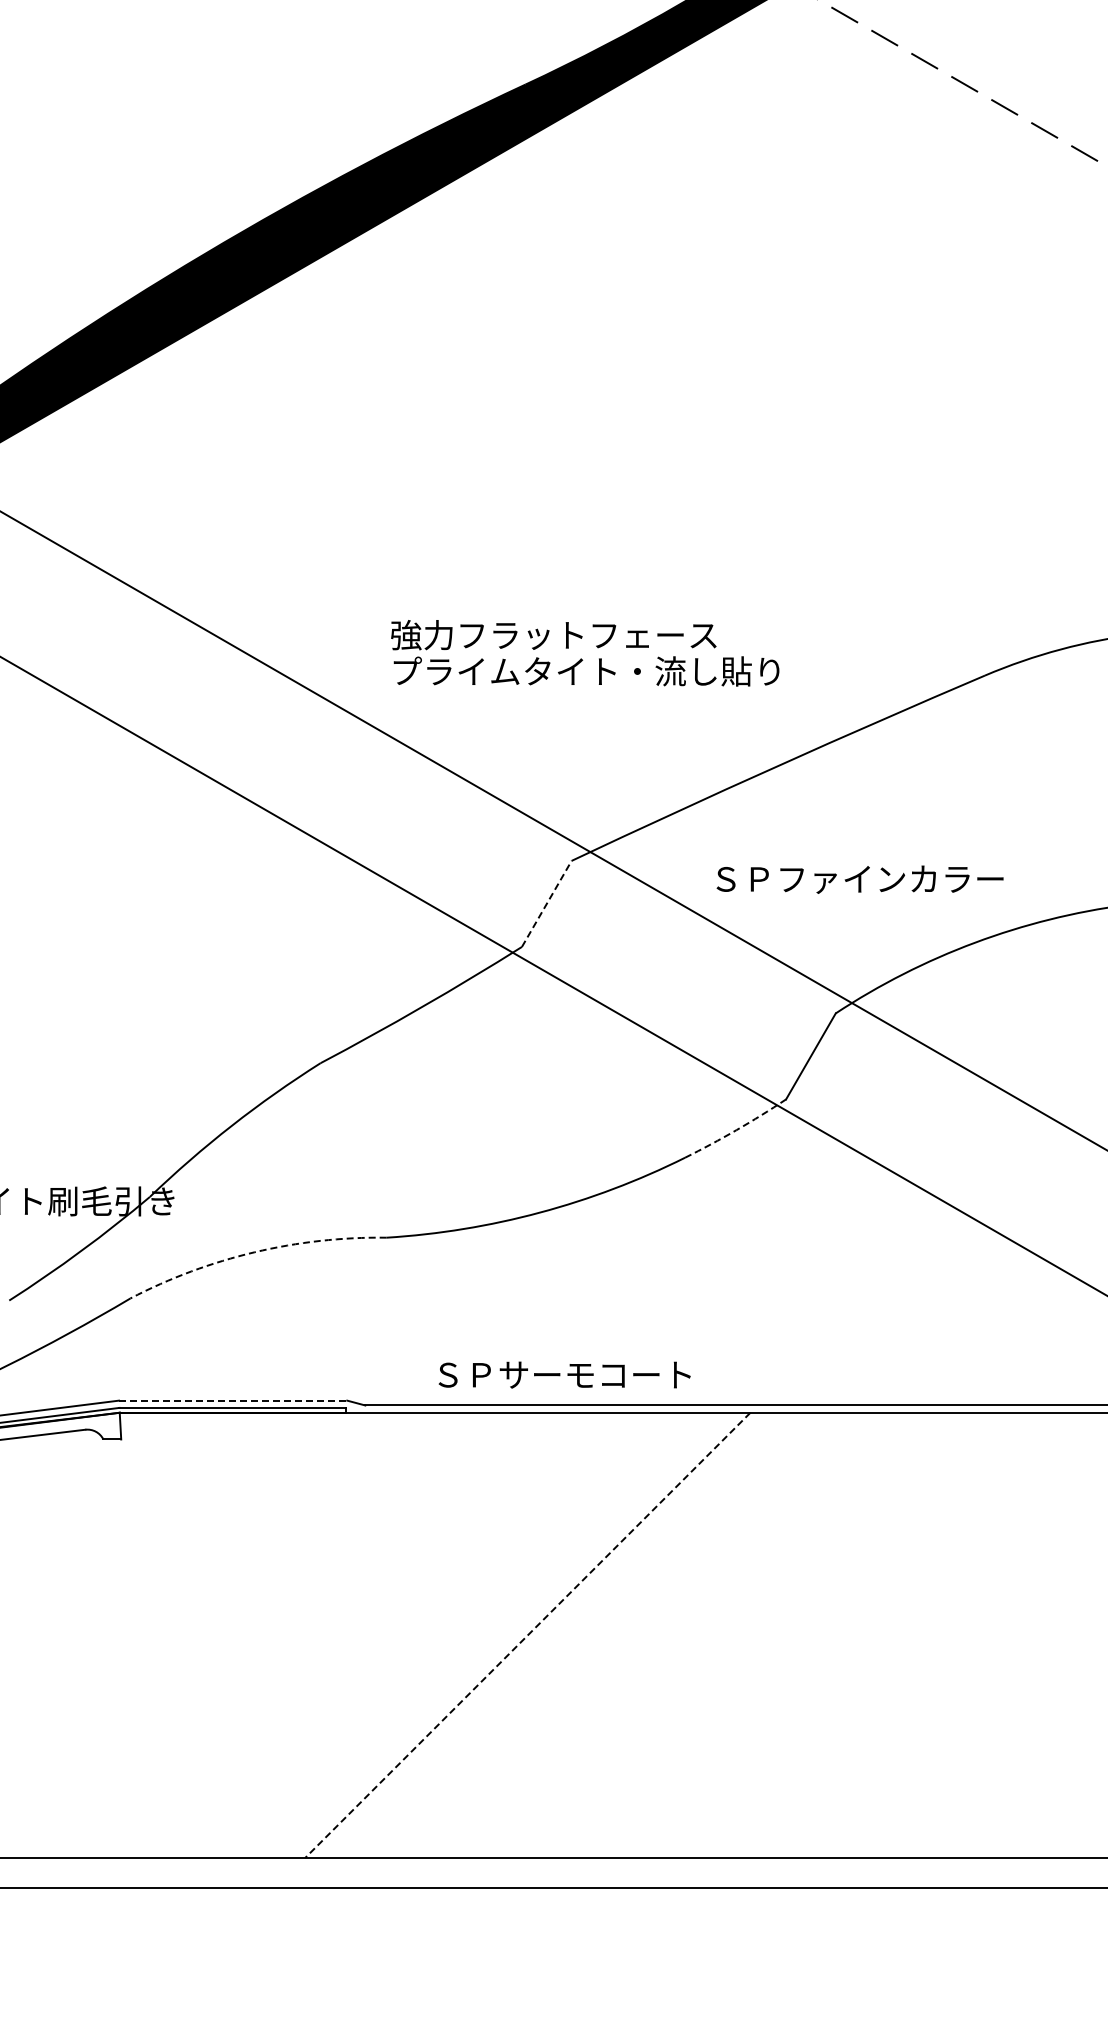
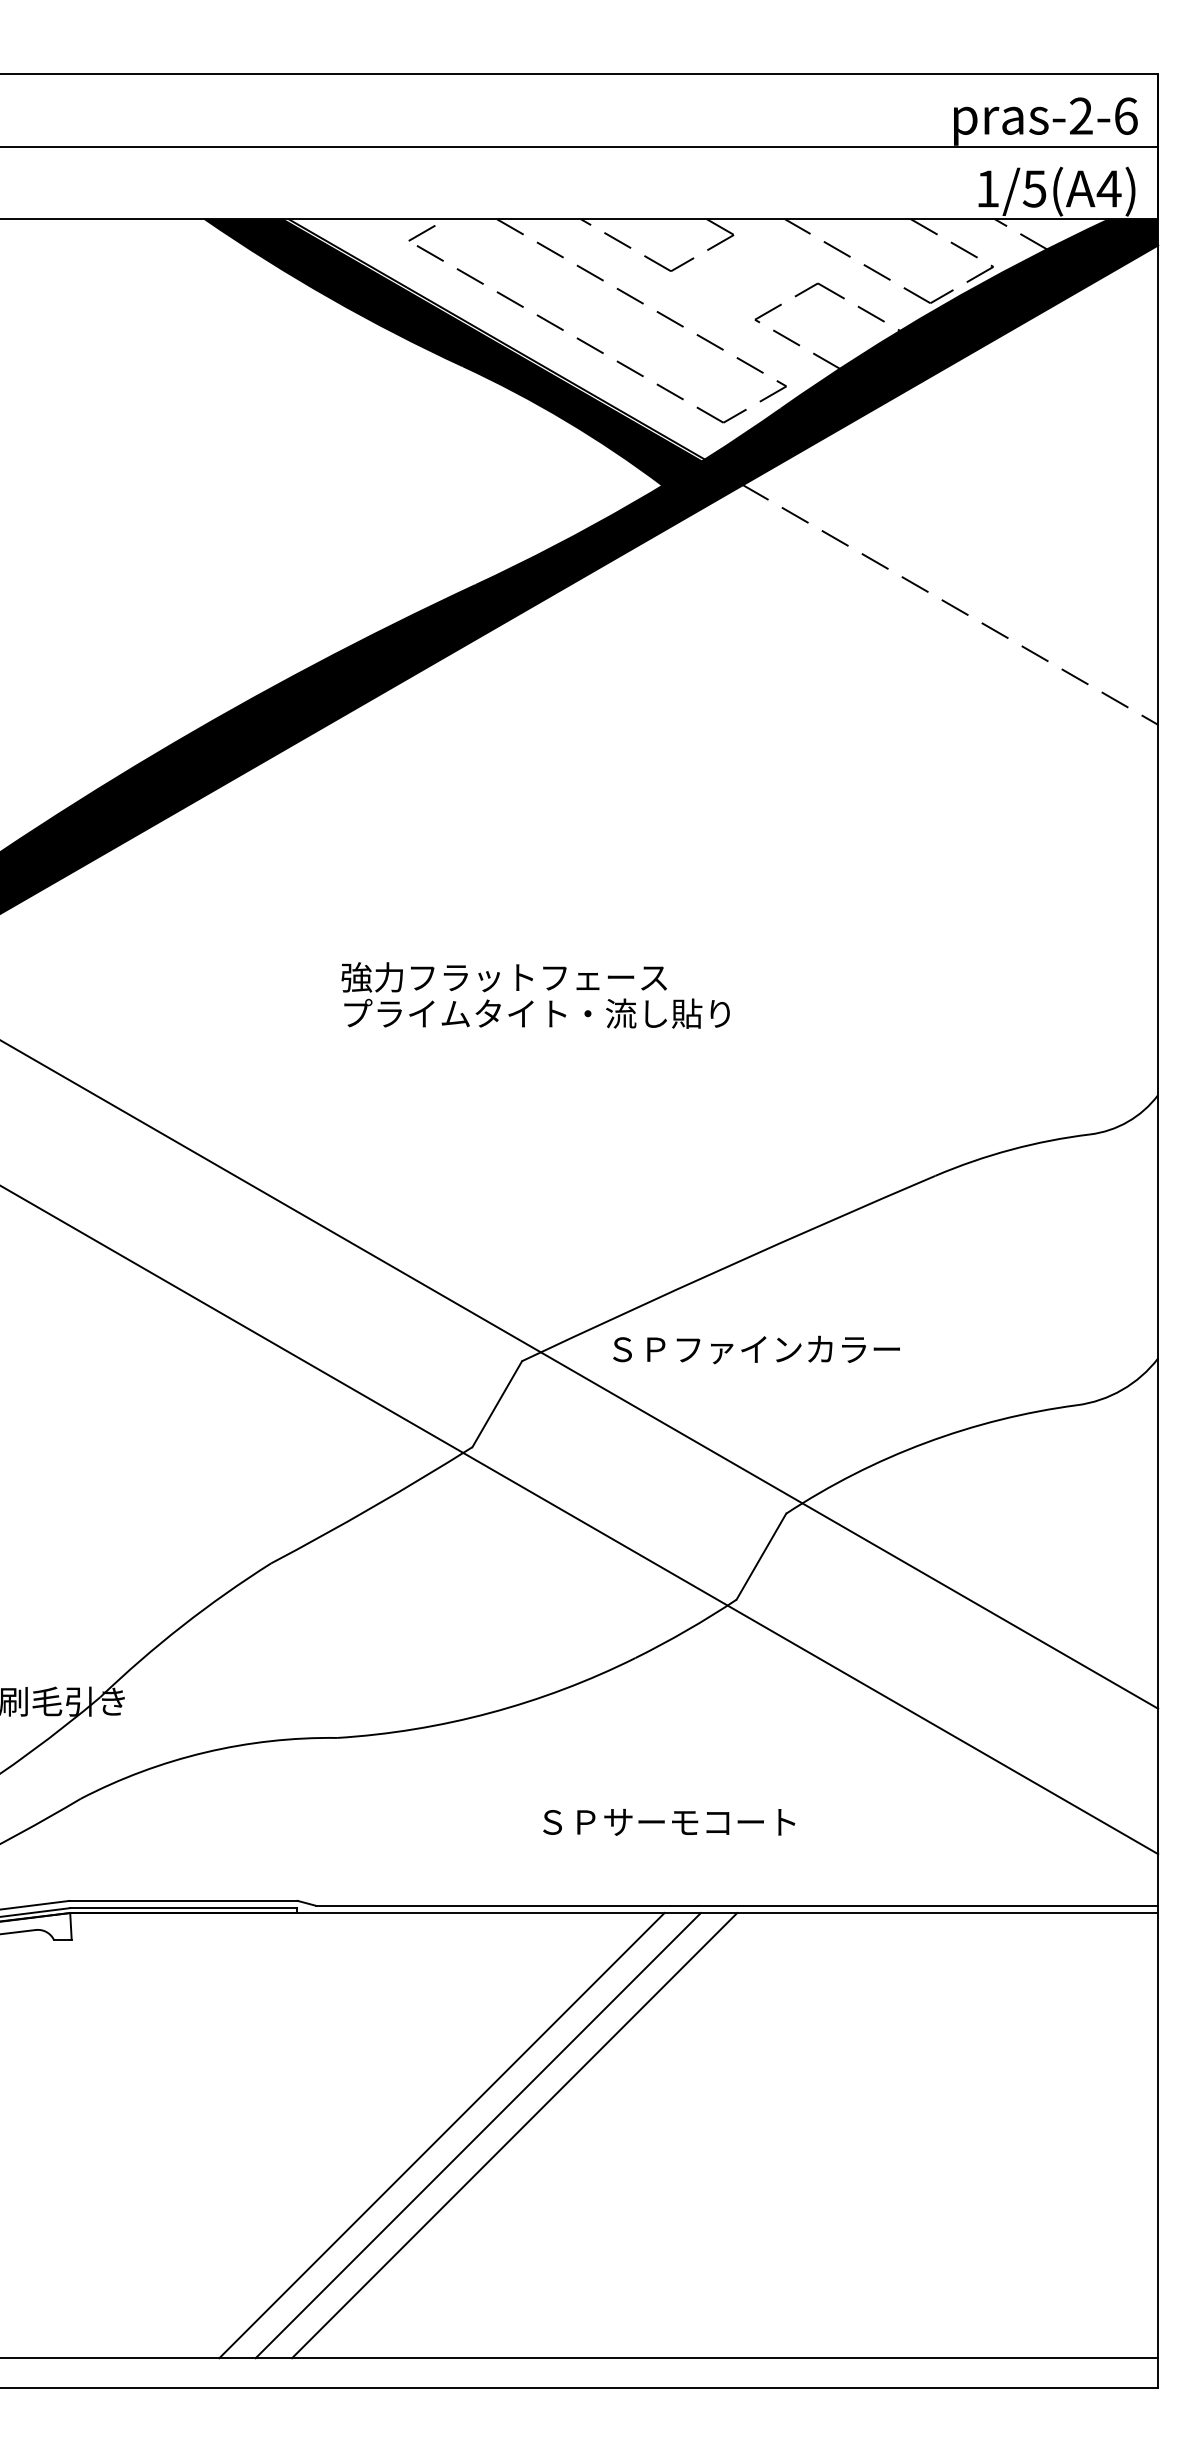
text: (585, 653) -> (535, 995), moved
text: (860, 879) -> (756, 1349), moved
line: (547, 904) -> (497, 1404), dashed -> solid
arc: (736, 1130) -> (686, 1630), dashed -> solid
arc: (255, 1252) -> (205, 1752), dashed -> solid
text: (565, 1375) -> (669, 1822), moved
line: (234, 1400) -> (184, 1900), dashed -> solid
line: (491, 1635) -> (441, 2135), added
line: (528, 1635) -> (478, 2135), dashed -> solid
line: (564, 1635) -> (514, 2135), added

